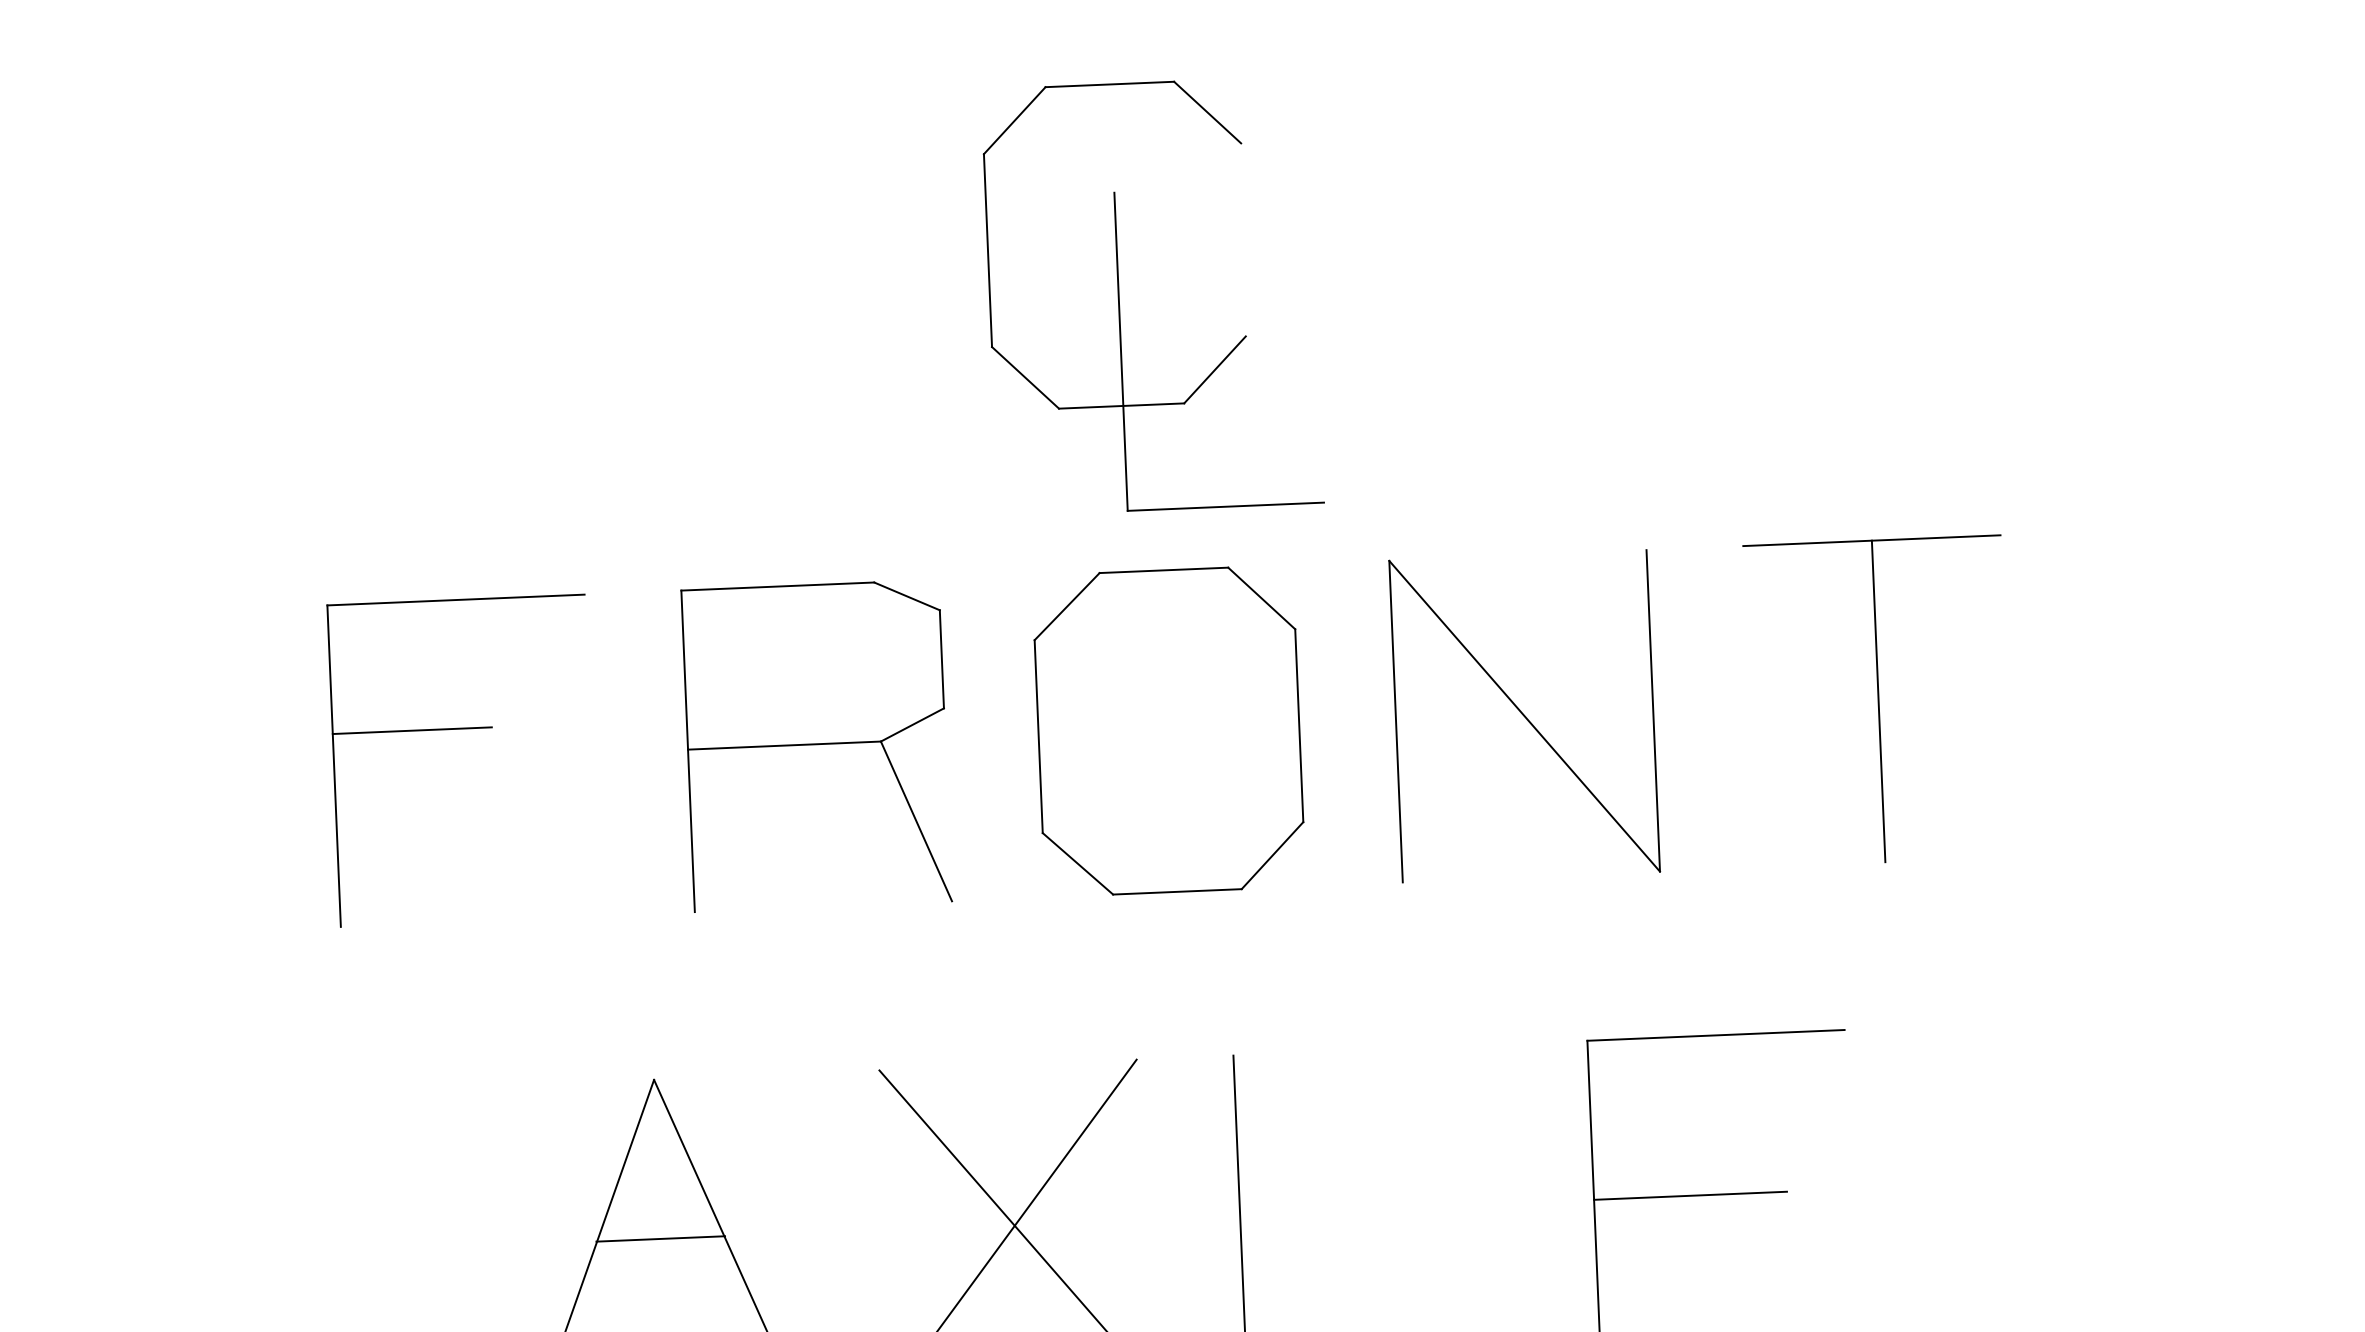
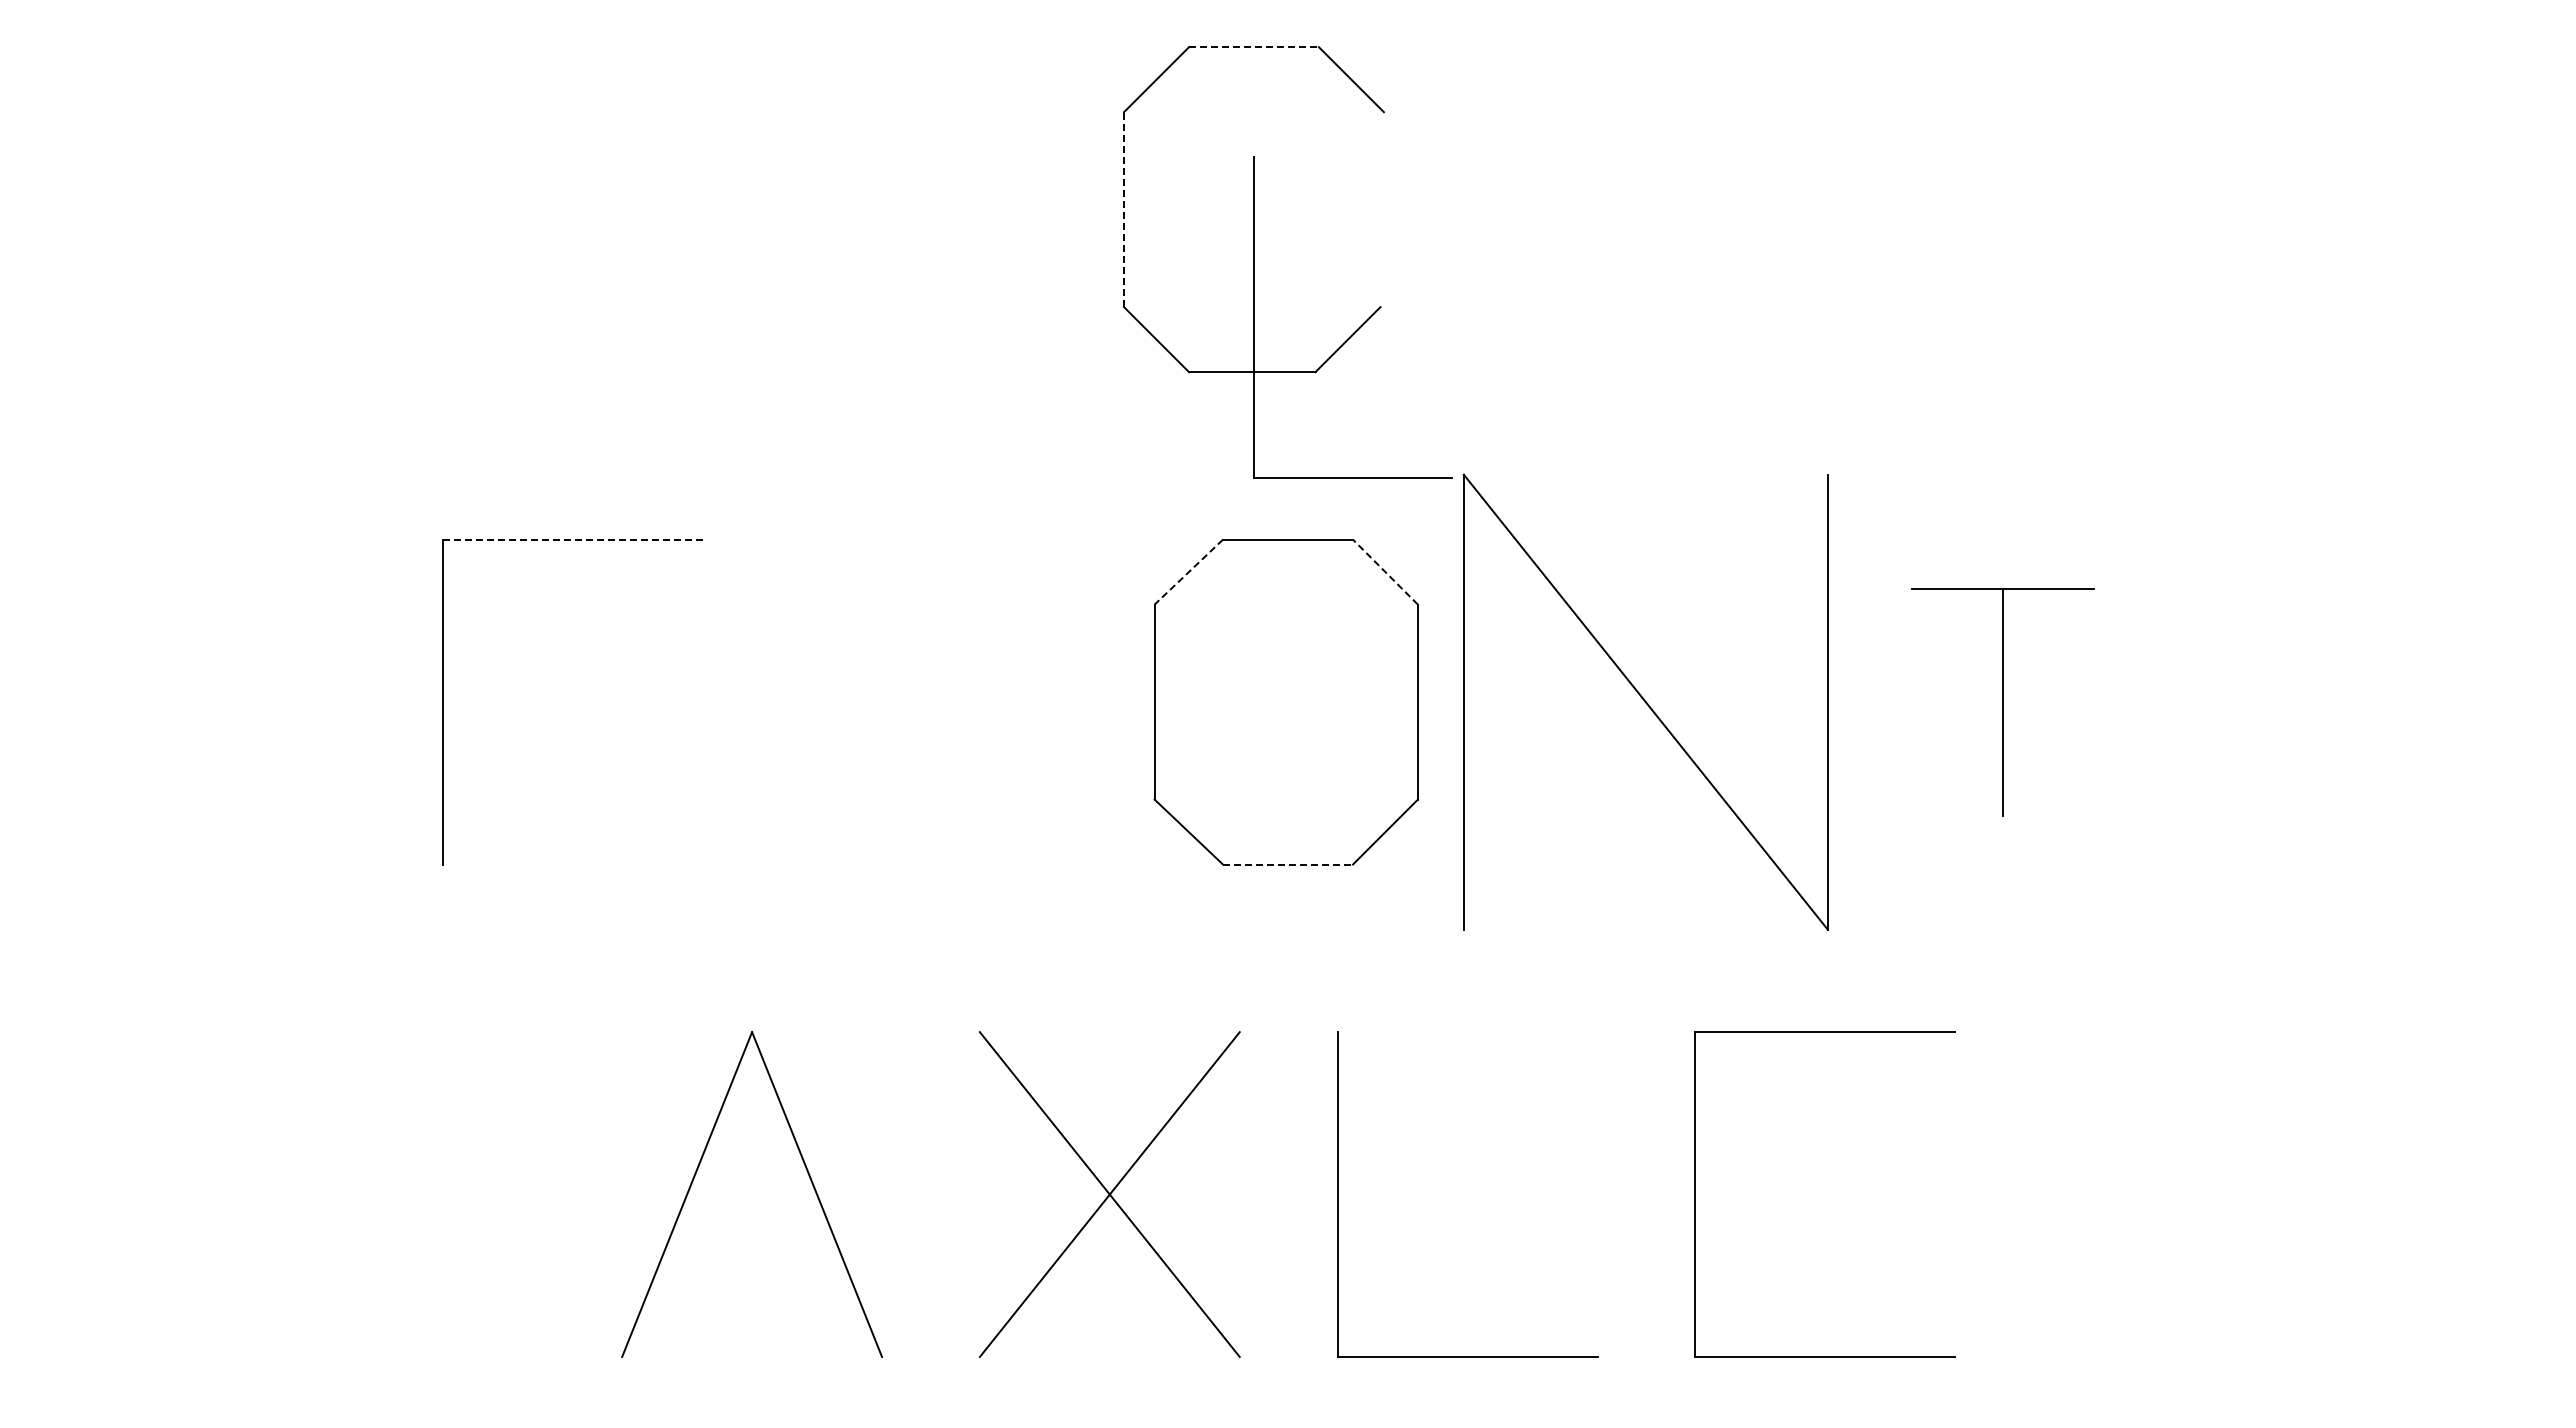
line: (1109, 84) -> (1253, 47), solid -> dashed
line: (988, 250) -> (1124, 209), solid -> dashed
line: (1261, 598) -> (1385, 572), solid -> dashed
line: (455, 599) -> (572, 539), solid -> dashed
line: (1066, 606) -> (1188, 572), solid -> dashed
part: (1877, 701) -> (2002, 702), size x0.7
part: (1524, 715) -> (1645, 701), size x1.4
line: (411, 730) -> (522, 669), removed
part: (816, 745) -> (930, 701), removed
line: (1177, 891) -> (1288, 864), solid -> dashed
line: (1690, 1195) -> (1792, 1192), removed
line: (661, 1238) -> (752, 1192), removed

